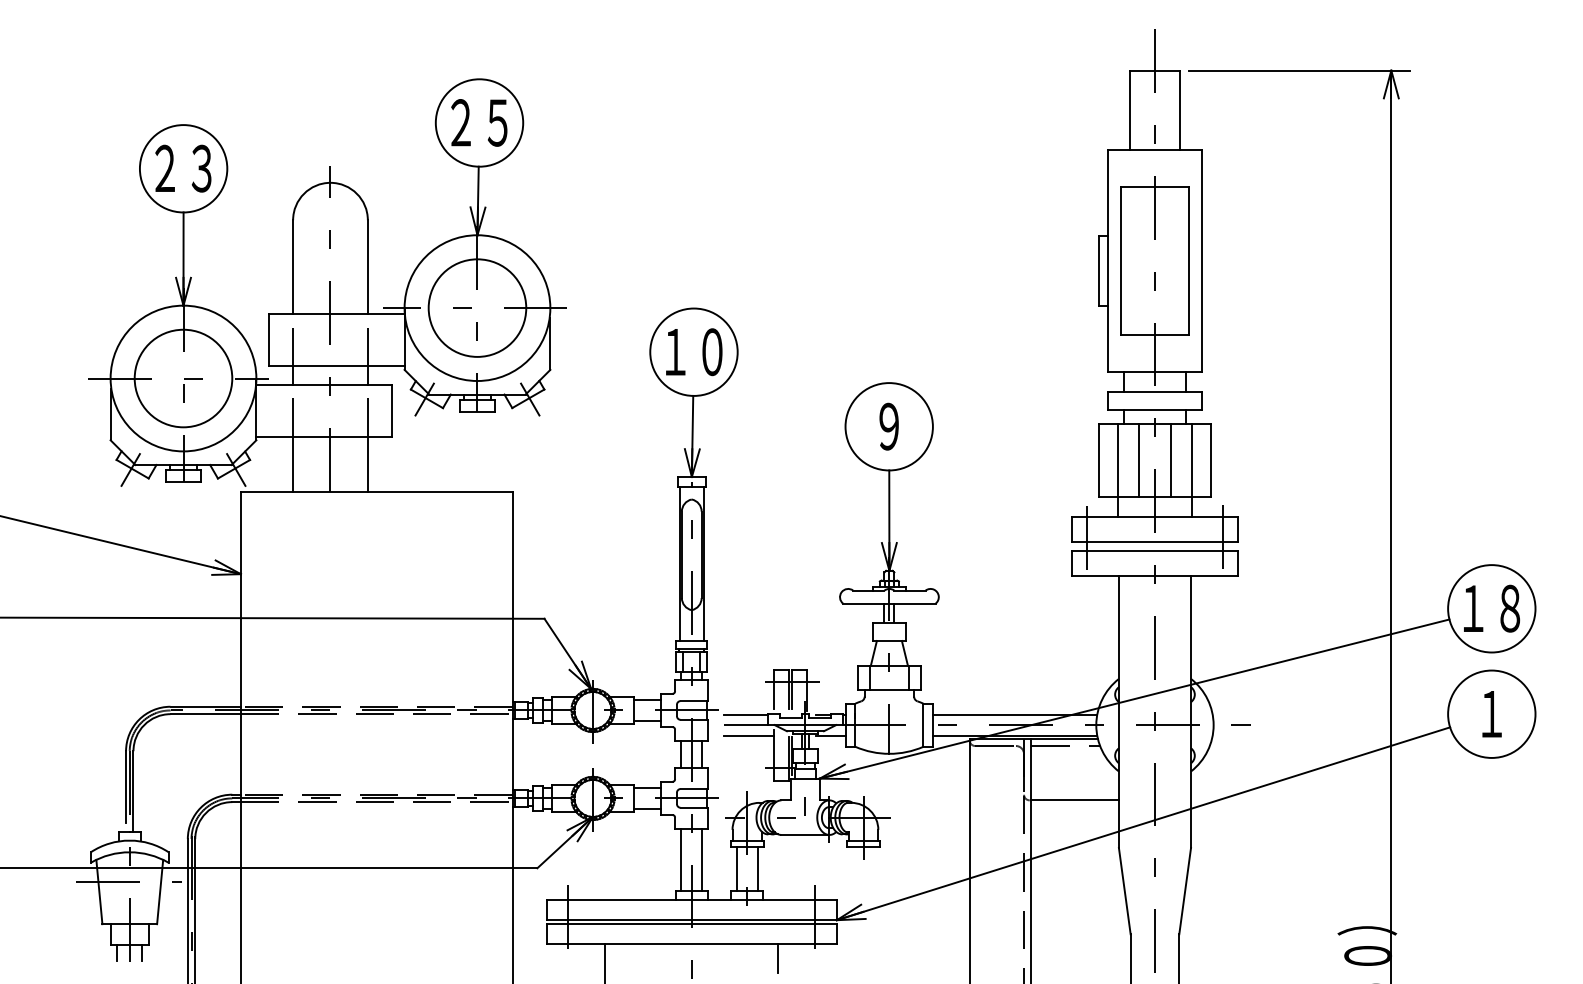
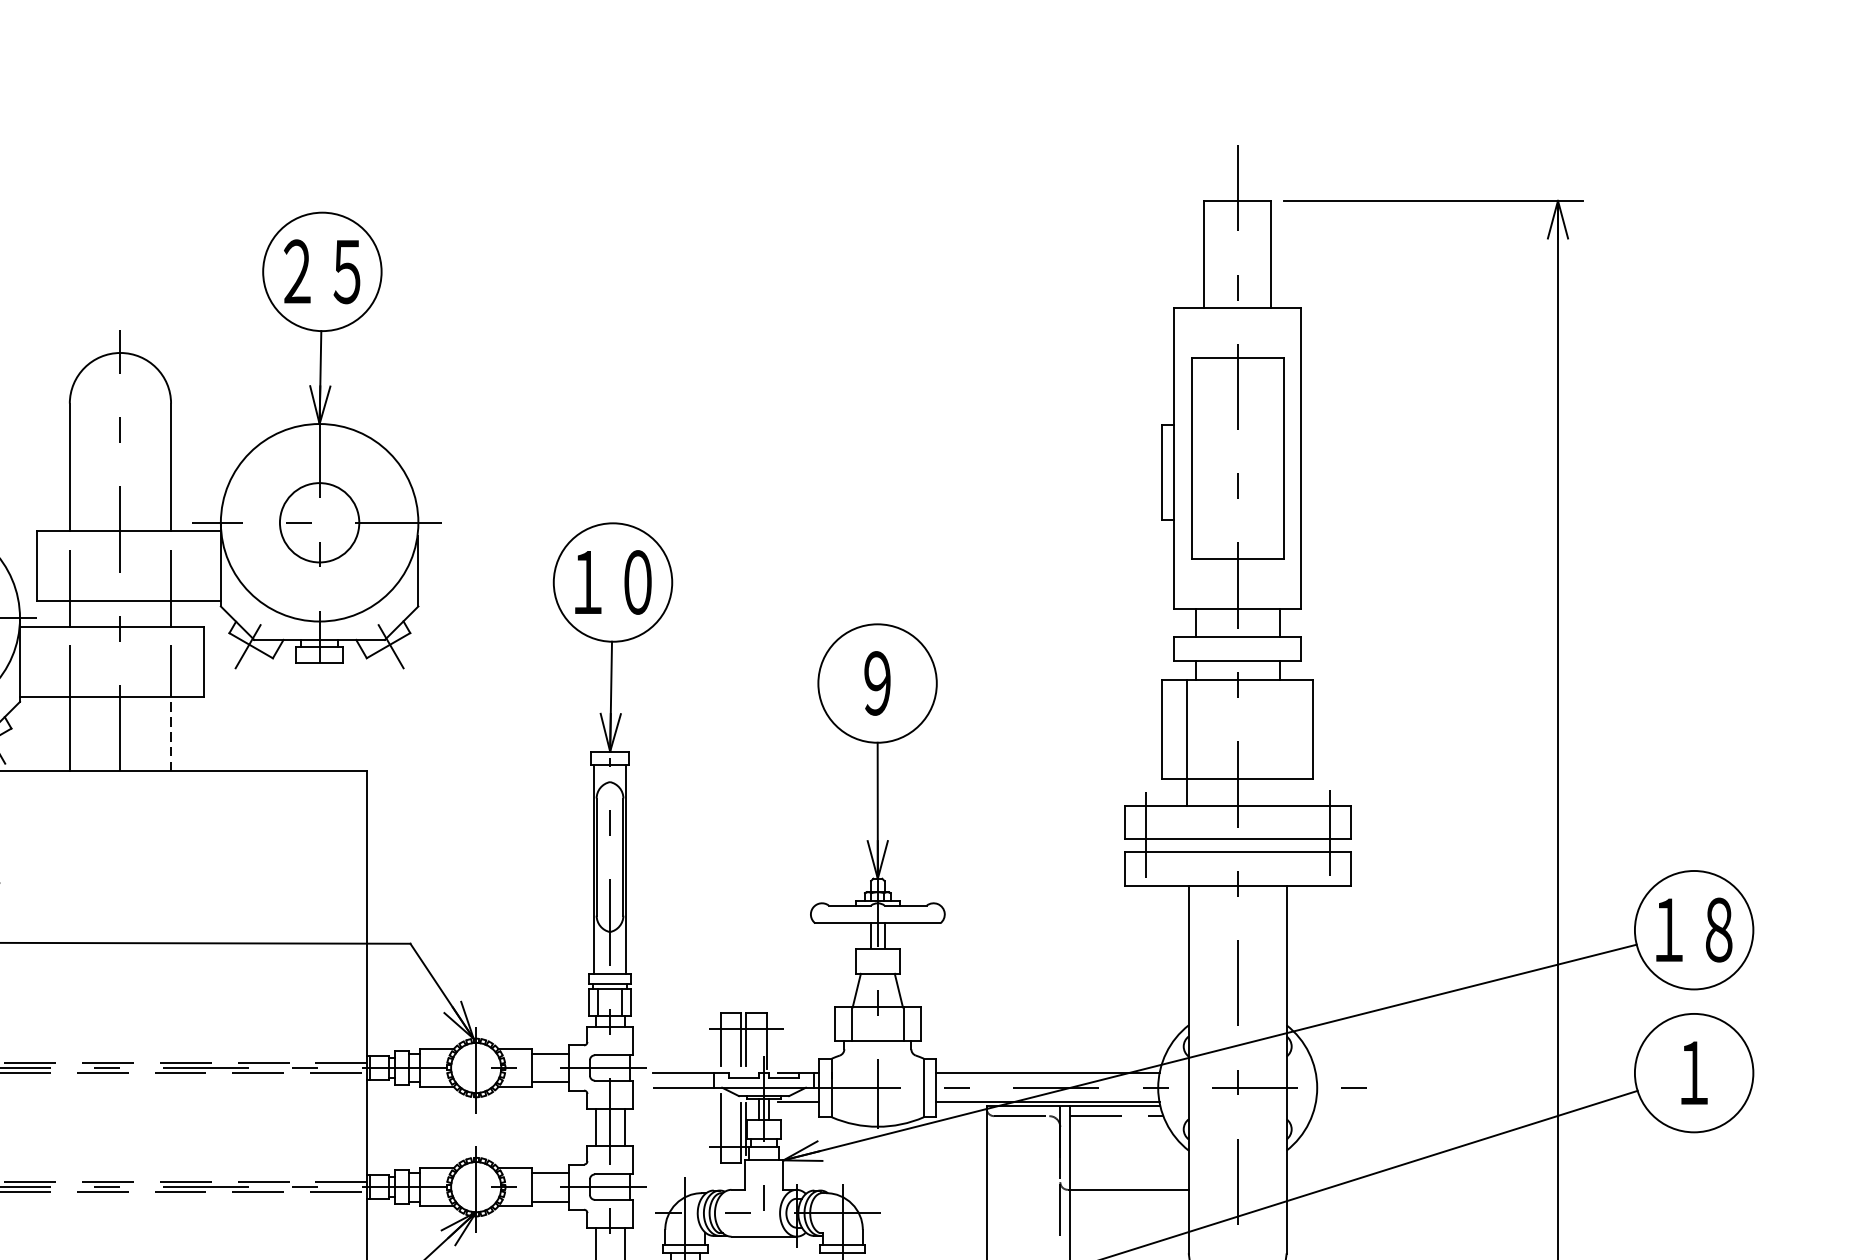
circle: (477, 307) -> (319, 521), size x0.6
line: (1139, 460) -> (1216, 729), removed
line: (1170, 460) -> (1258, 729), removed
line: (367, 463) -> (170, 733), solid -> dashed
line: (1192, 469) -> (1288, 741), removed
line: (748, 735) -> (686, 1101), removed

